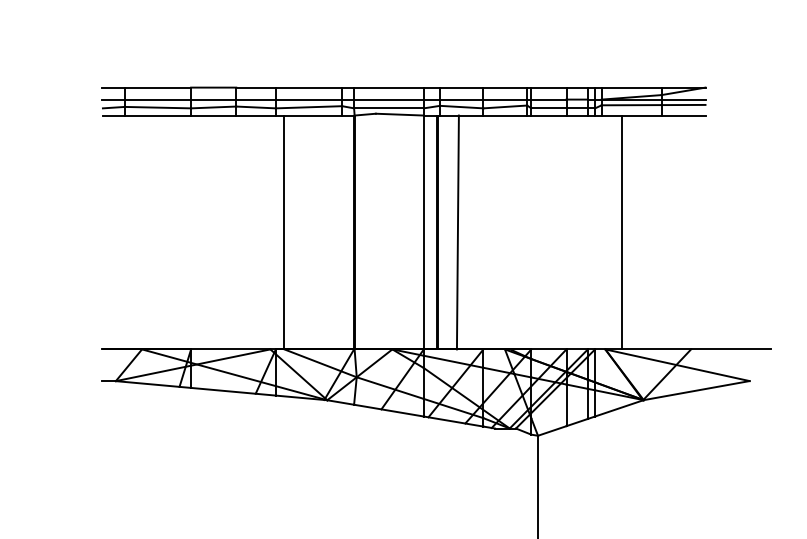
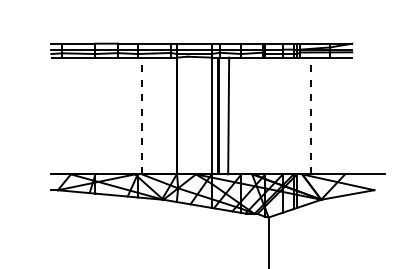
line: (285, 231) -> (142, 115), solid -> dashed
line: (621, 231) -> (310, 115), solid -> dashed

